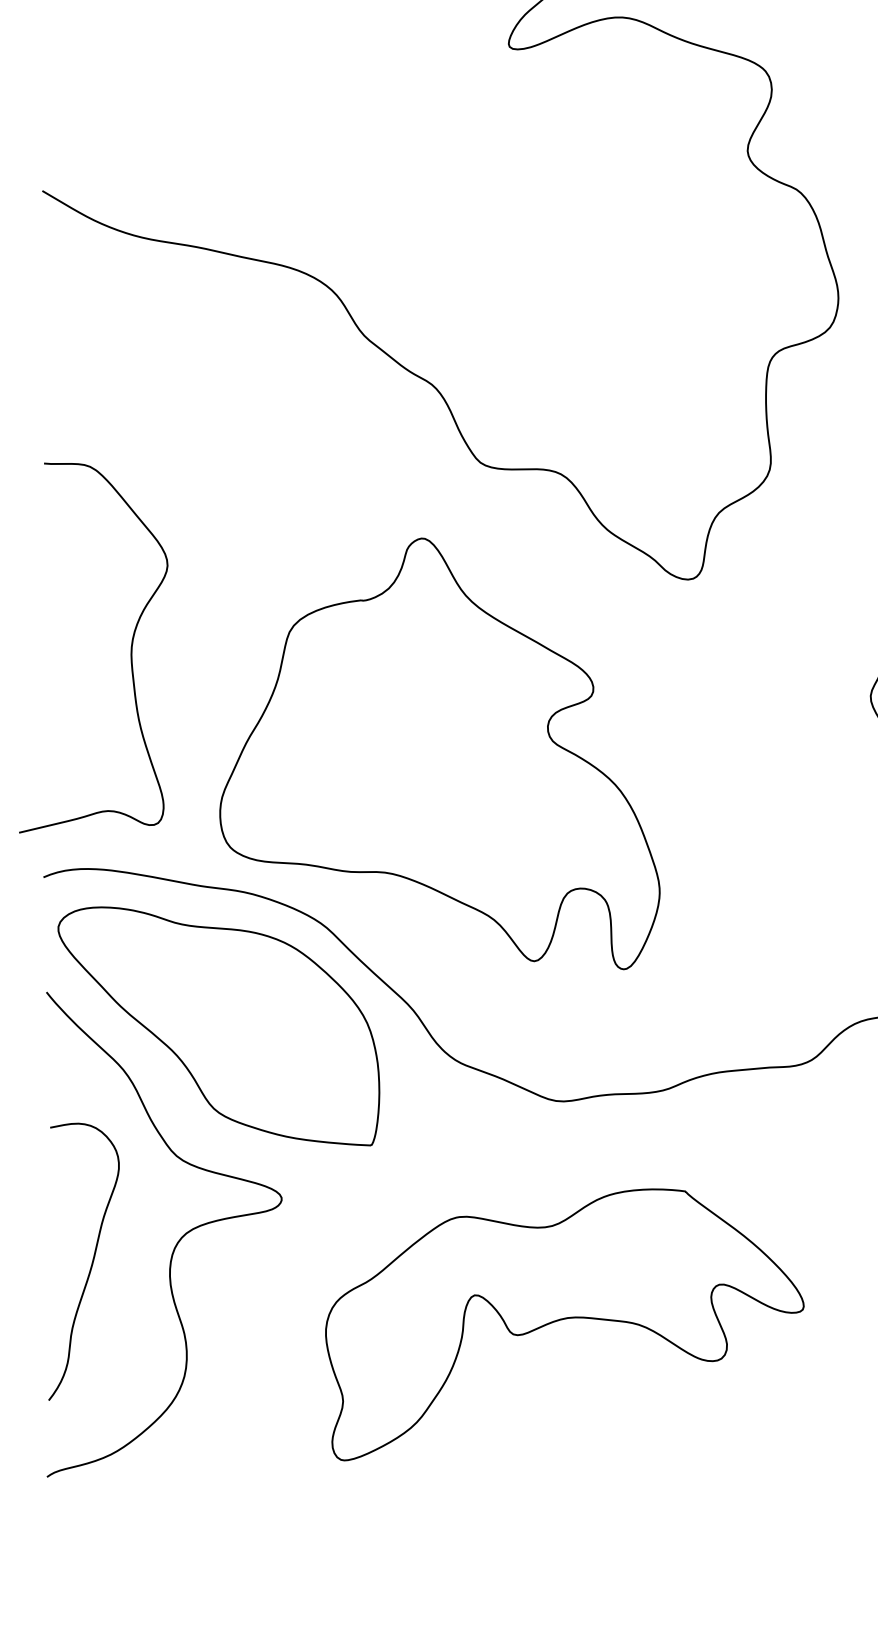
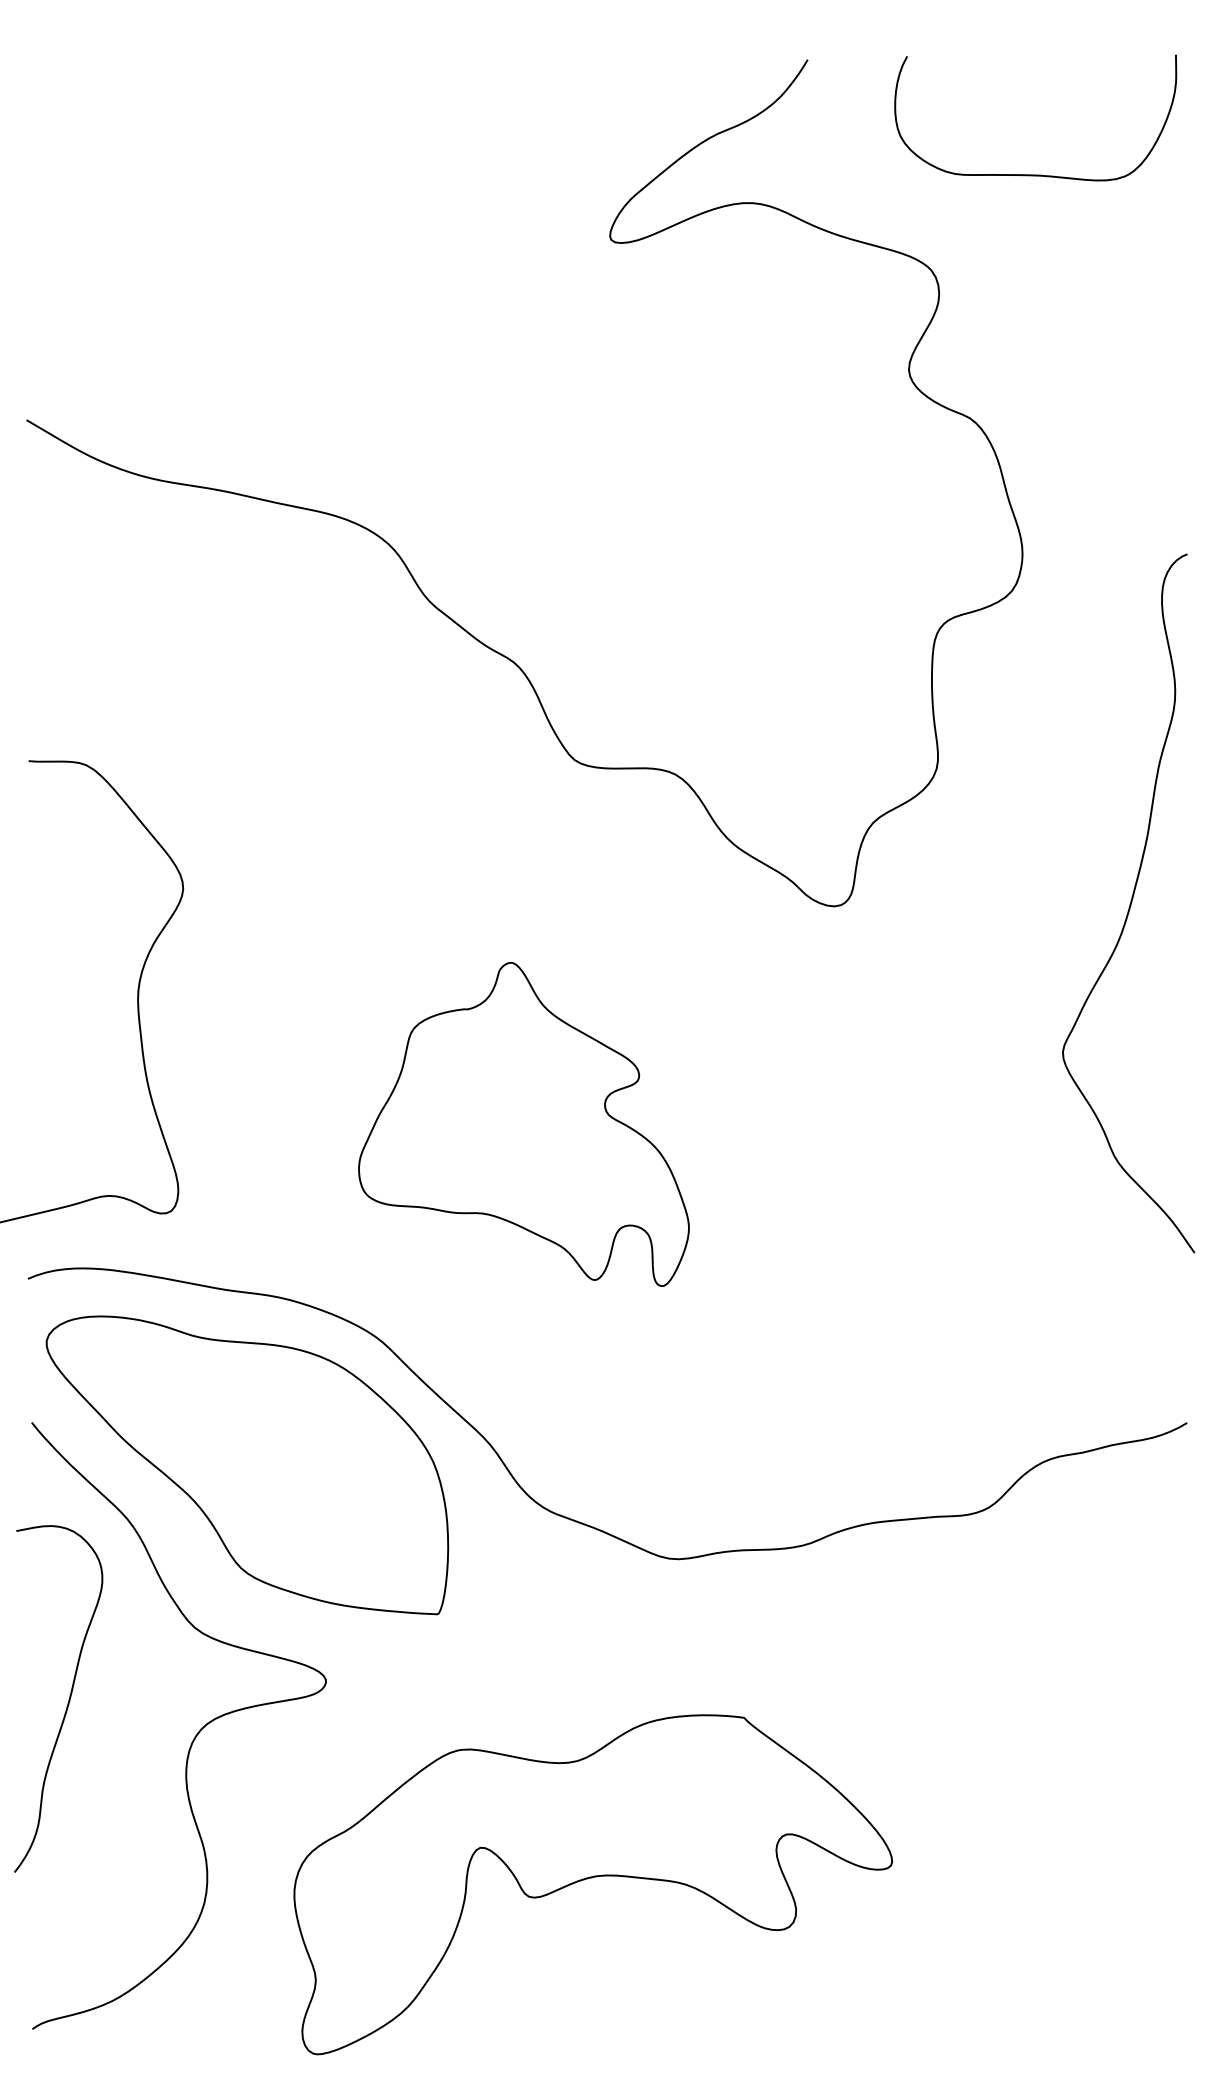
part: (439, 753) -> (523, 1124), size x0.6
curve: (91, 1262) -> (68, 1699), moved
part: (564, 1319) -> (592, 1878), moved

